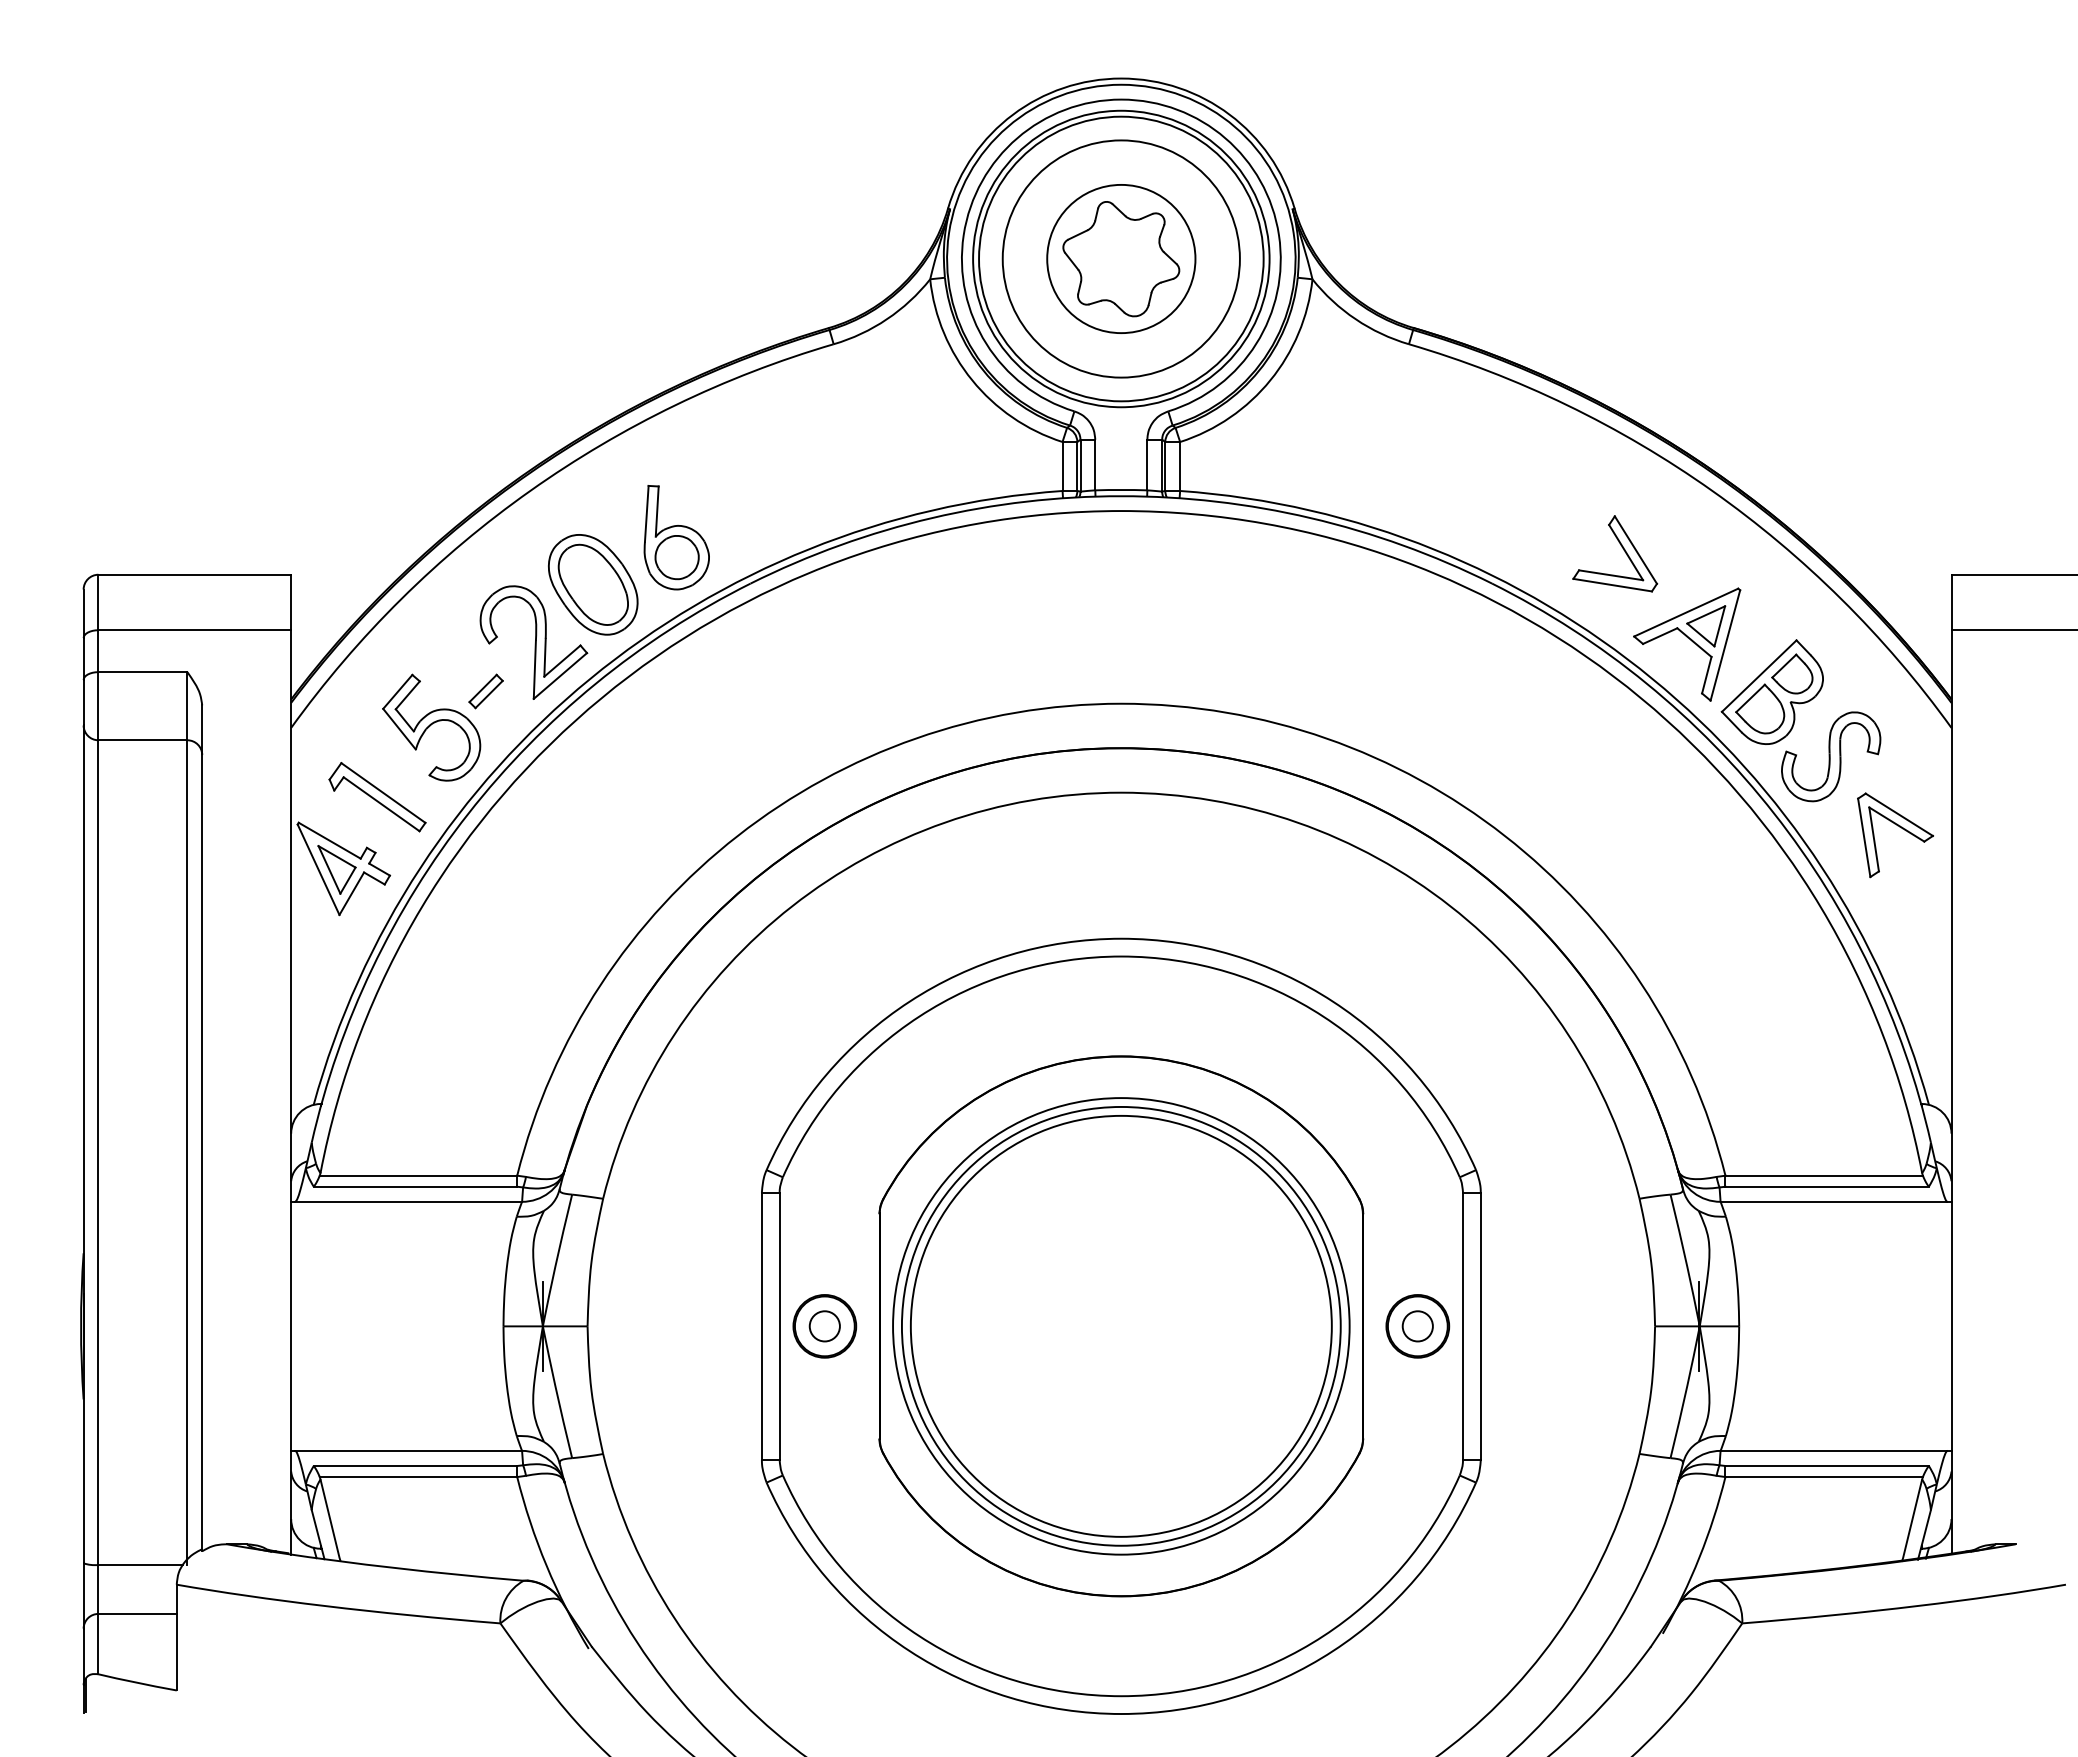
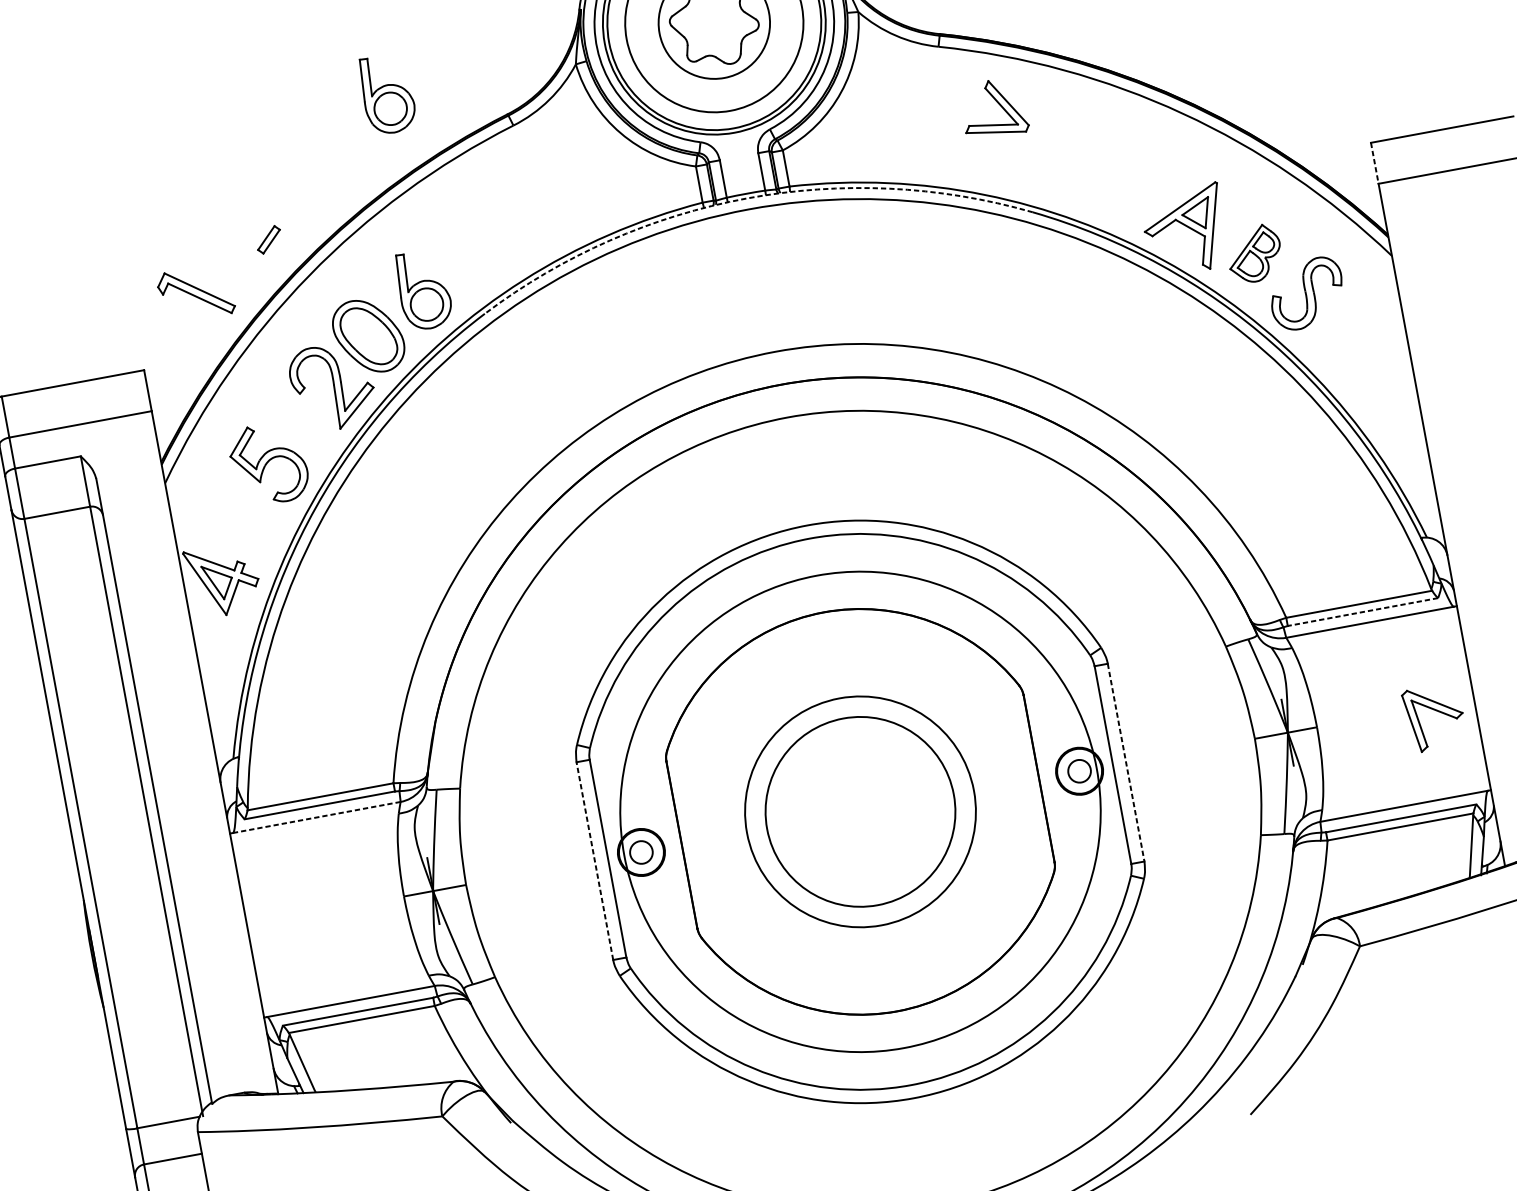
part: (676, 272) -> (387, 94), added
arc: (1121, 496) -> (746, 198), solid -> dashed
part: (1621, 547) -> (997, 103), moved
line: (1951, 602) -> (1374, 163), solid -> dashed
part: (485, 691) -> (268, 239), moved
part: (1771, 691) -> (1253, 253), size x0.7
part: (377, 797) -> (195, 293), moved
part: (1899, 827) -> (1436, 711), moved
line: (1827, 1186) -> (1363, 611), solid -> dashed
line: (408, 1201) -> (316, 817), solid -> dashed
circle: (1120, 1325) -> (859, 811), size x0.6
circle: (1120, 1325) -> (859, 811), size x0.7
line: (761, 1326) -> (594, 861), solid -> dashed
circle: (1121, 1326) -> (860, 811), size x1.4
line: (1480, 1326) -> (1125, 762), solid -> dashed

